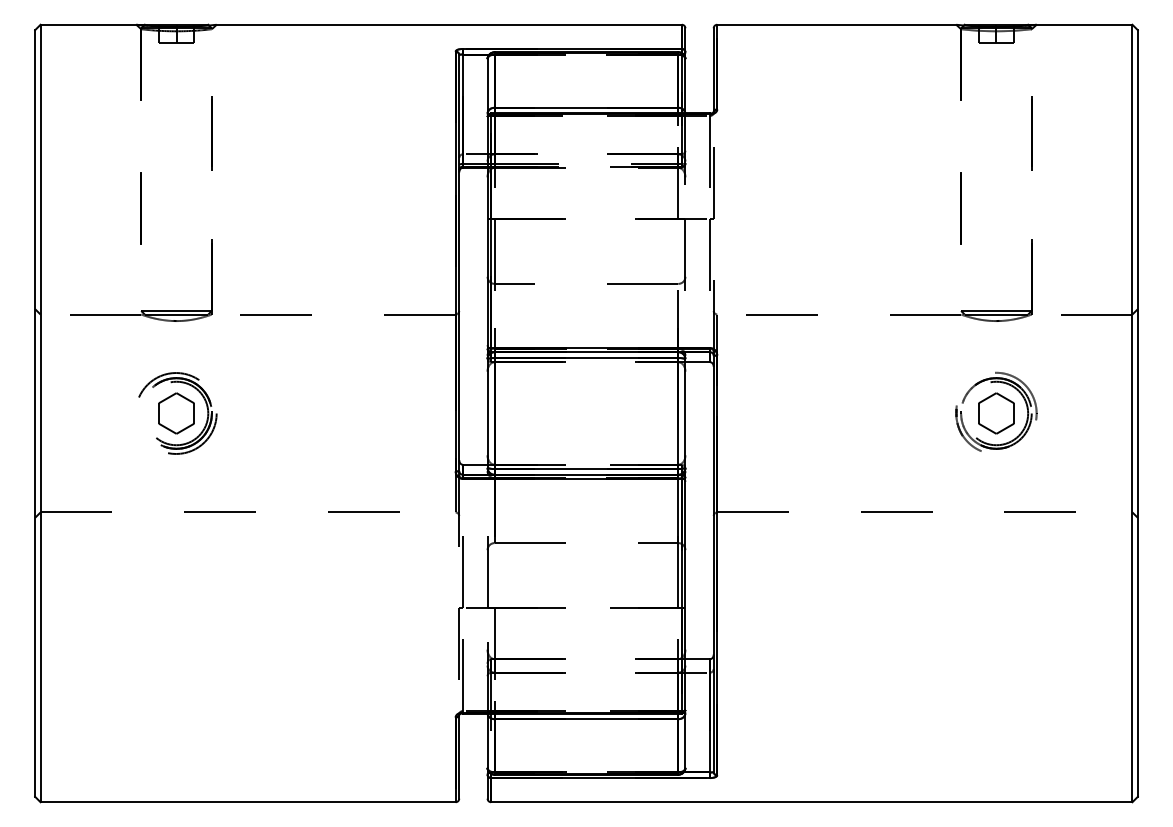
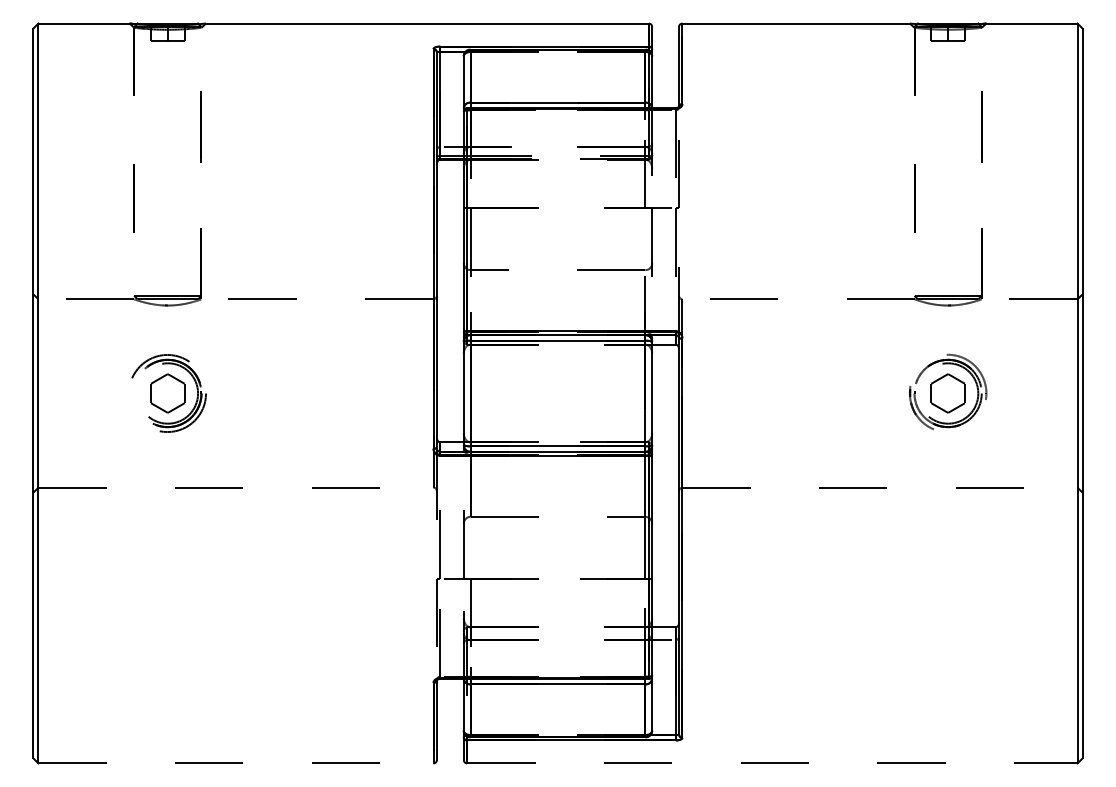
line: (248, 802) -> (236, 763), solid -> dashed
line: (811, 802) -> (772, 763), solid -> dashed

